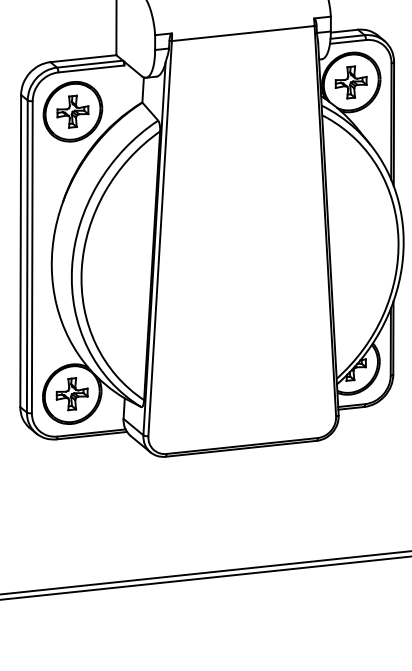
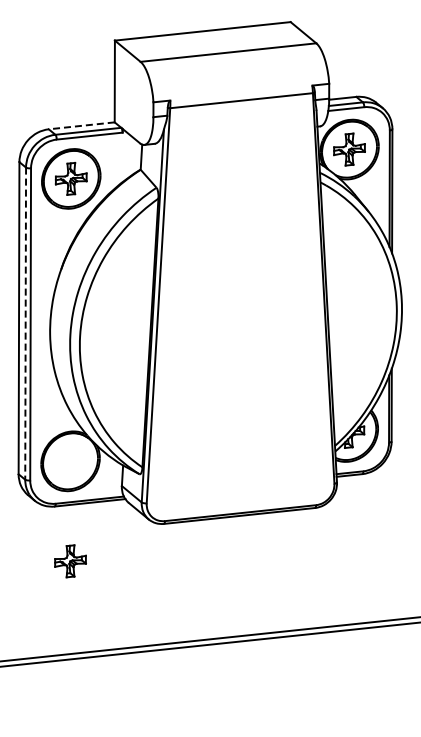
line: (83, 58) -> (81, 125), solid -> dashed
line: (27, 257) -> (25, 324), solid -> dashed
part: (72, 394) -> (70, 561), moved

